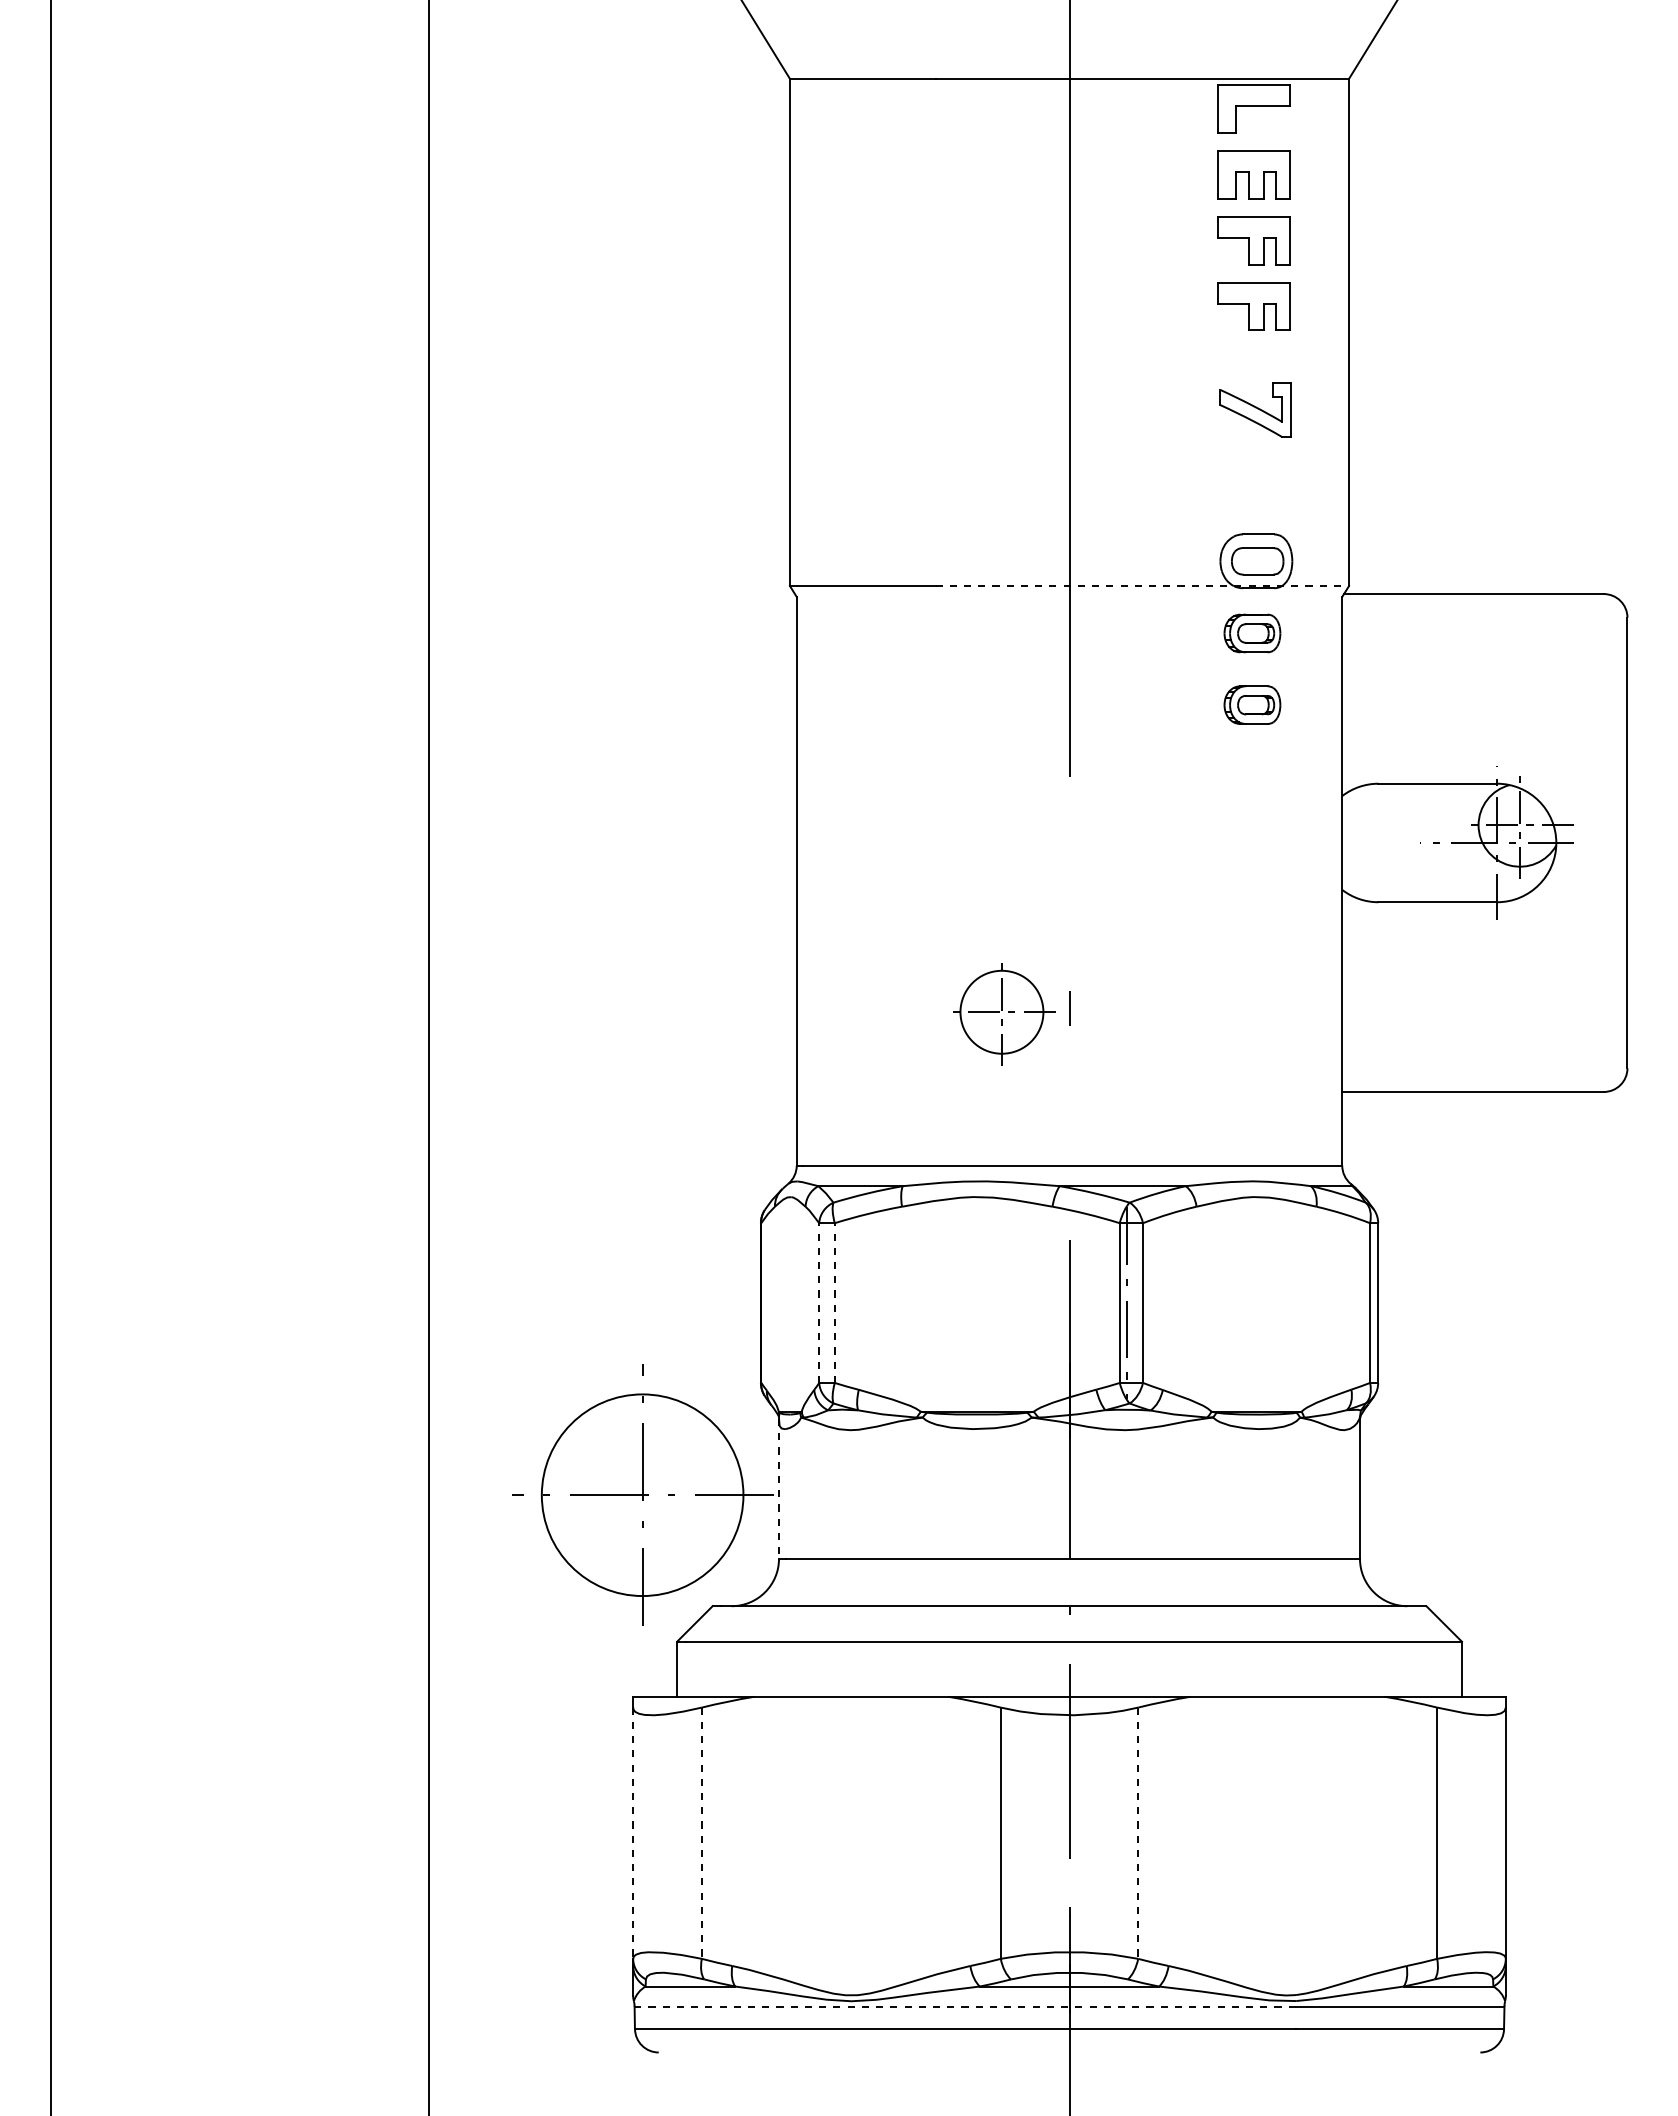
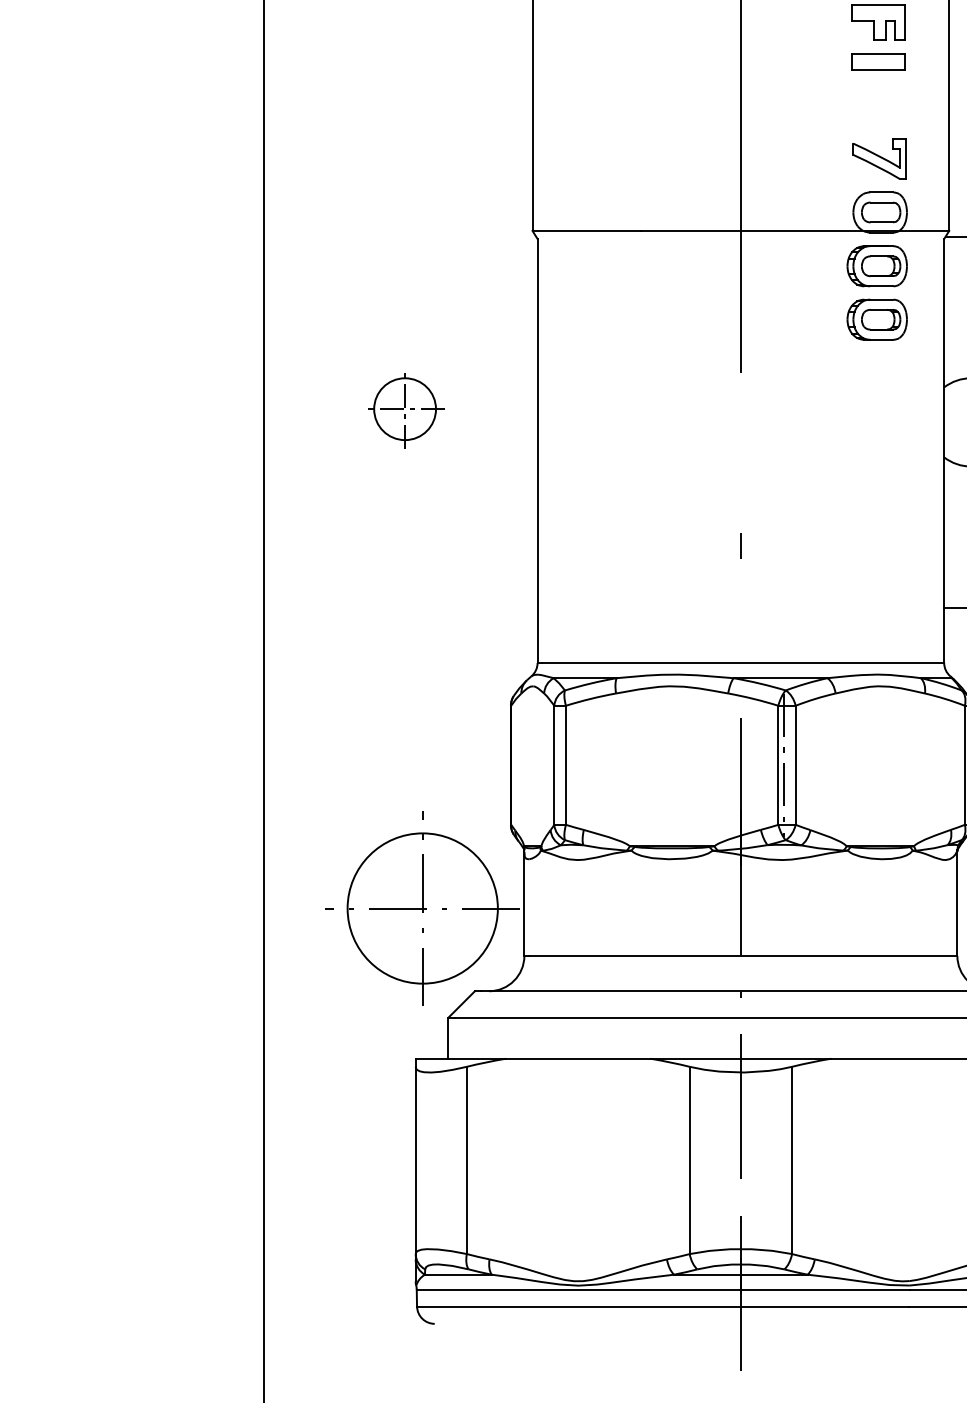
part: (1253, 359) -> (878, 62), added
part: (1255, 409) -> (879, 158), moved
line: (1142, 586) -> (795, 231), dashed -> solid
part: (1252, 633) -> (877, 266), size x1.43
part: (1252, 704) -> (877, 319), size x1.43
part: (1004, 1014) -> (406, 410), moved
line: (819, 1303) -> (554, 765), dashed -> solid
line: (834, 1303) -> (565, 765), dashed -> solid
line: (779, 1488) -> (524, 903), dashed -> solid
line: (633, 1833) -> (415, 1160), dashed -> solid
line: (701, 1833) -> (466, 1160), dashed -> solid
line: (1138, 1833) -> (792, 1160), dashed -> solid
line: (965, 2006) -> (663, 1289), dashed -> solid

